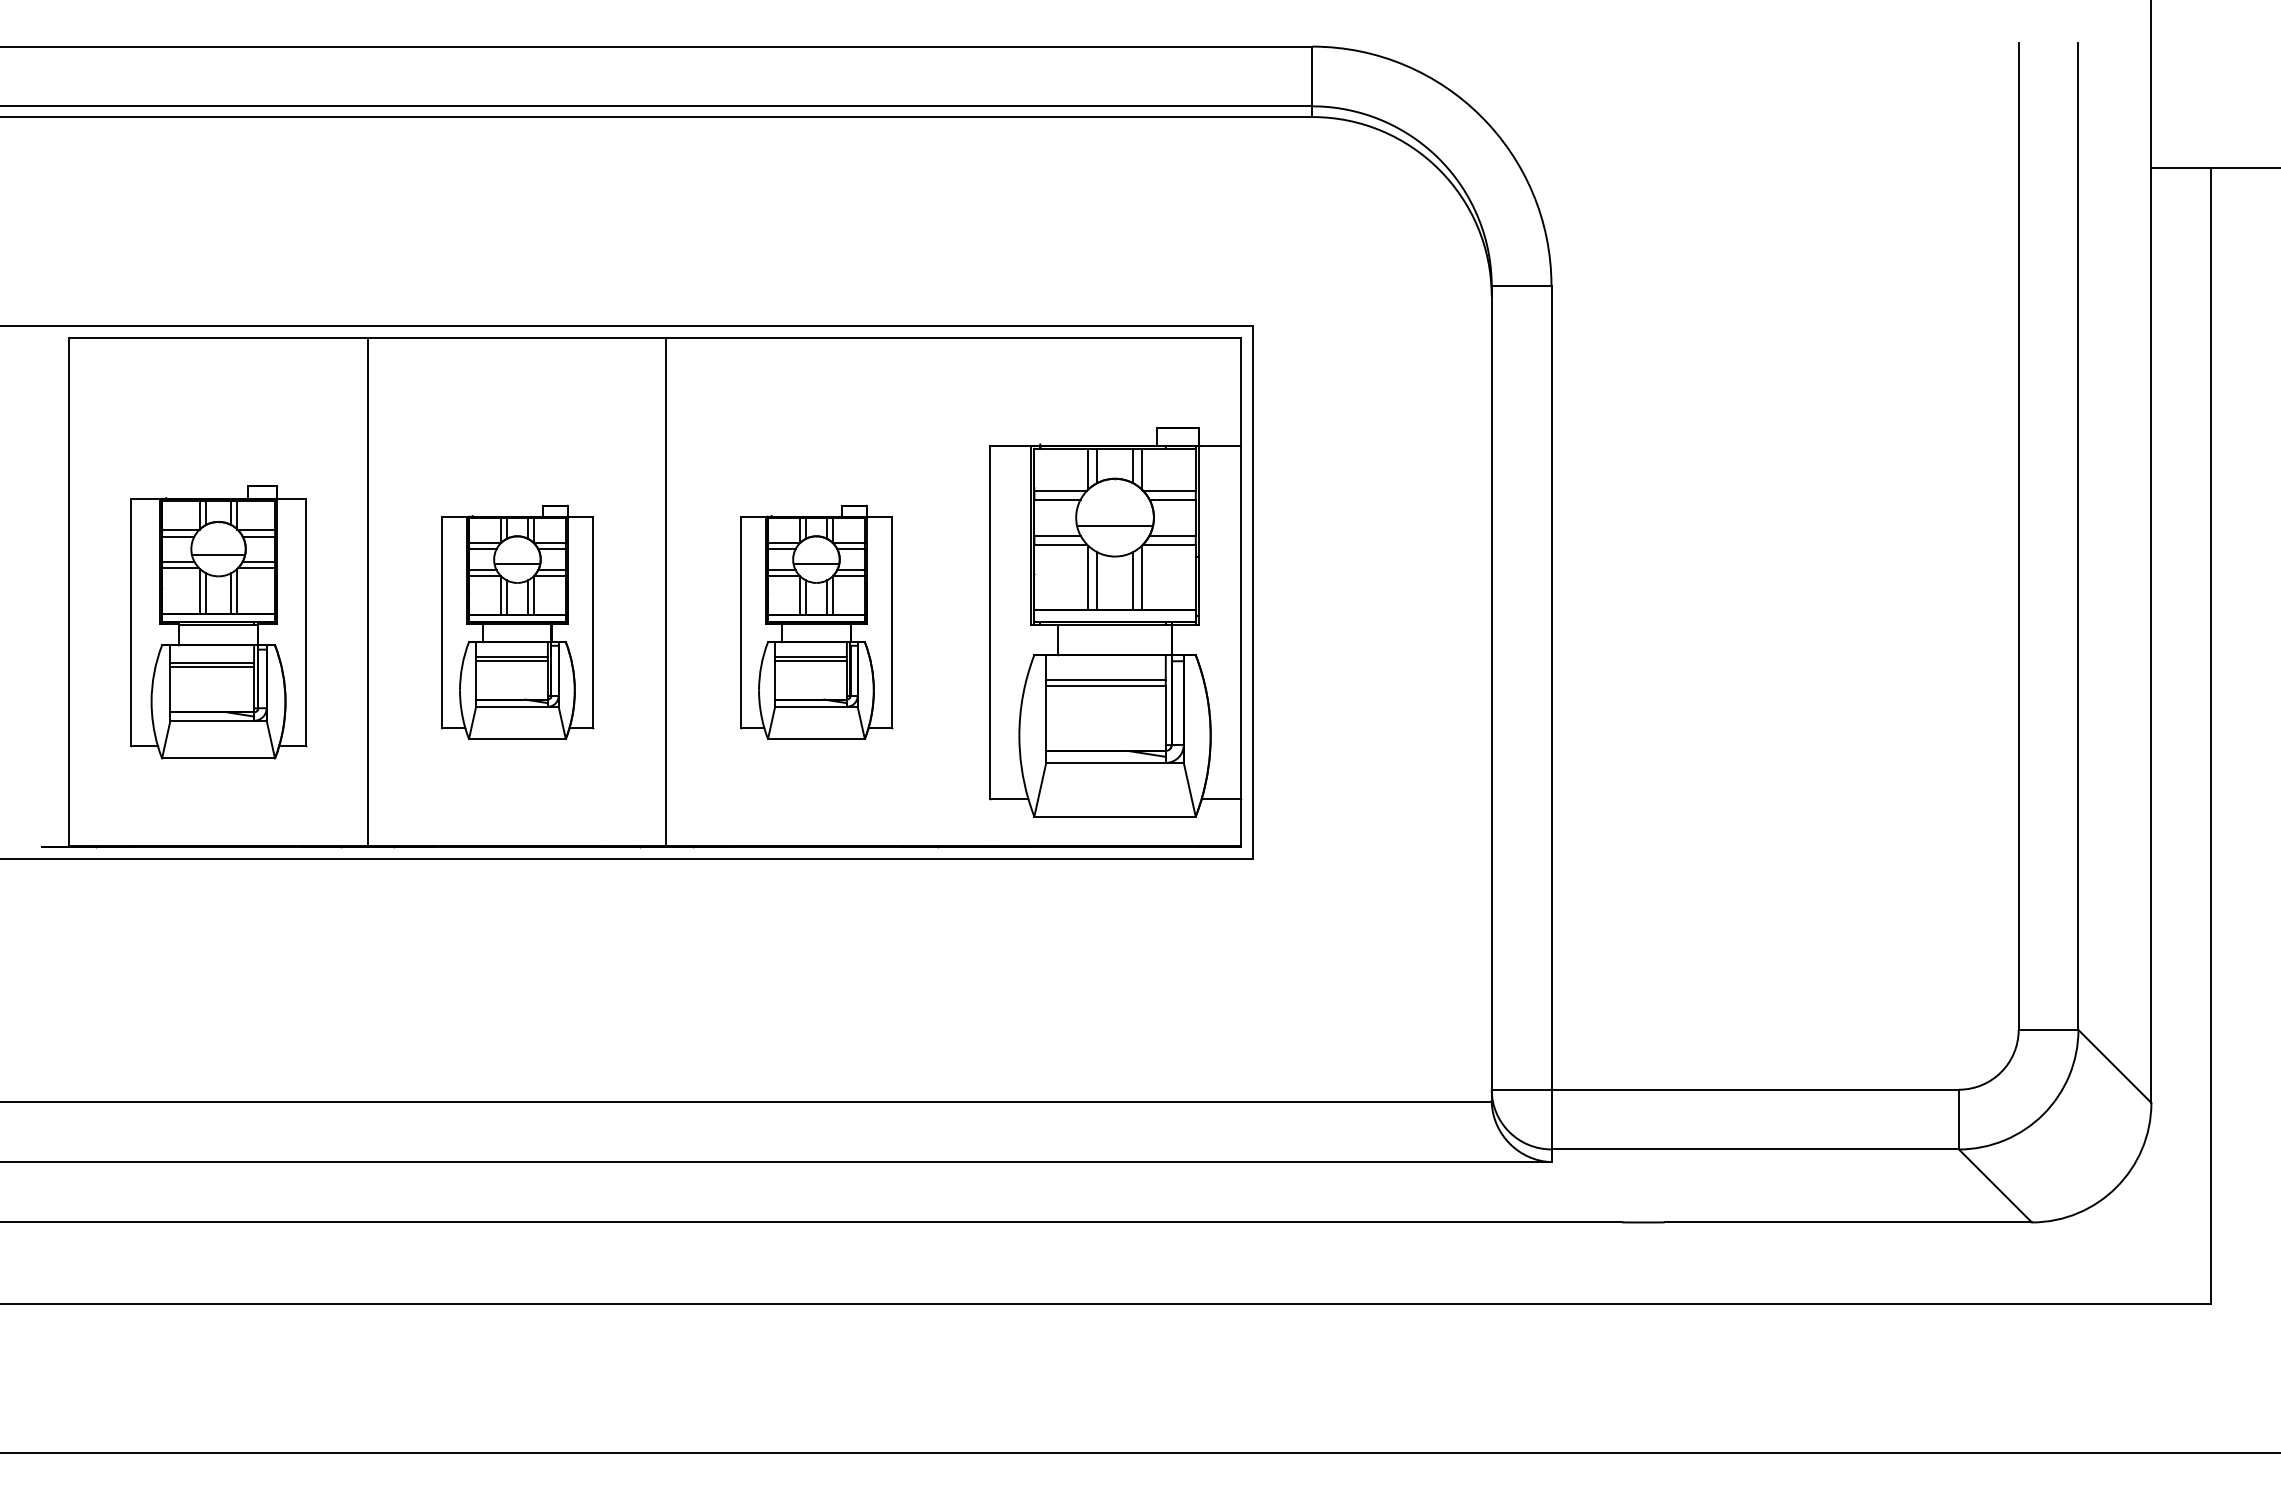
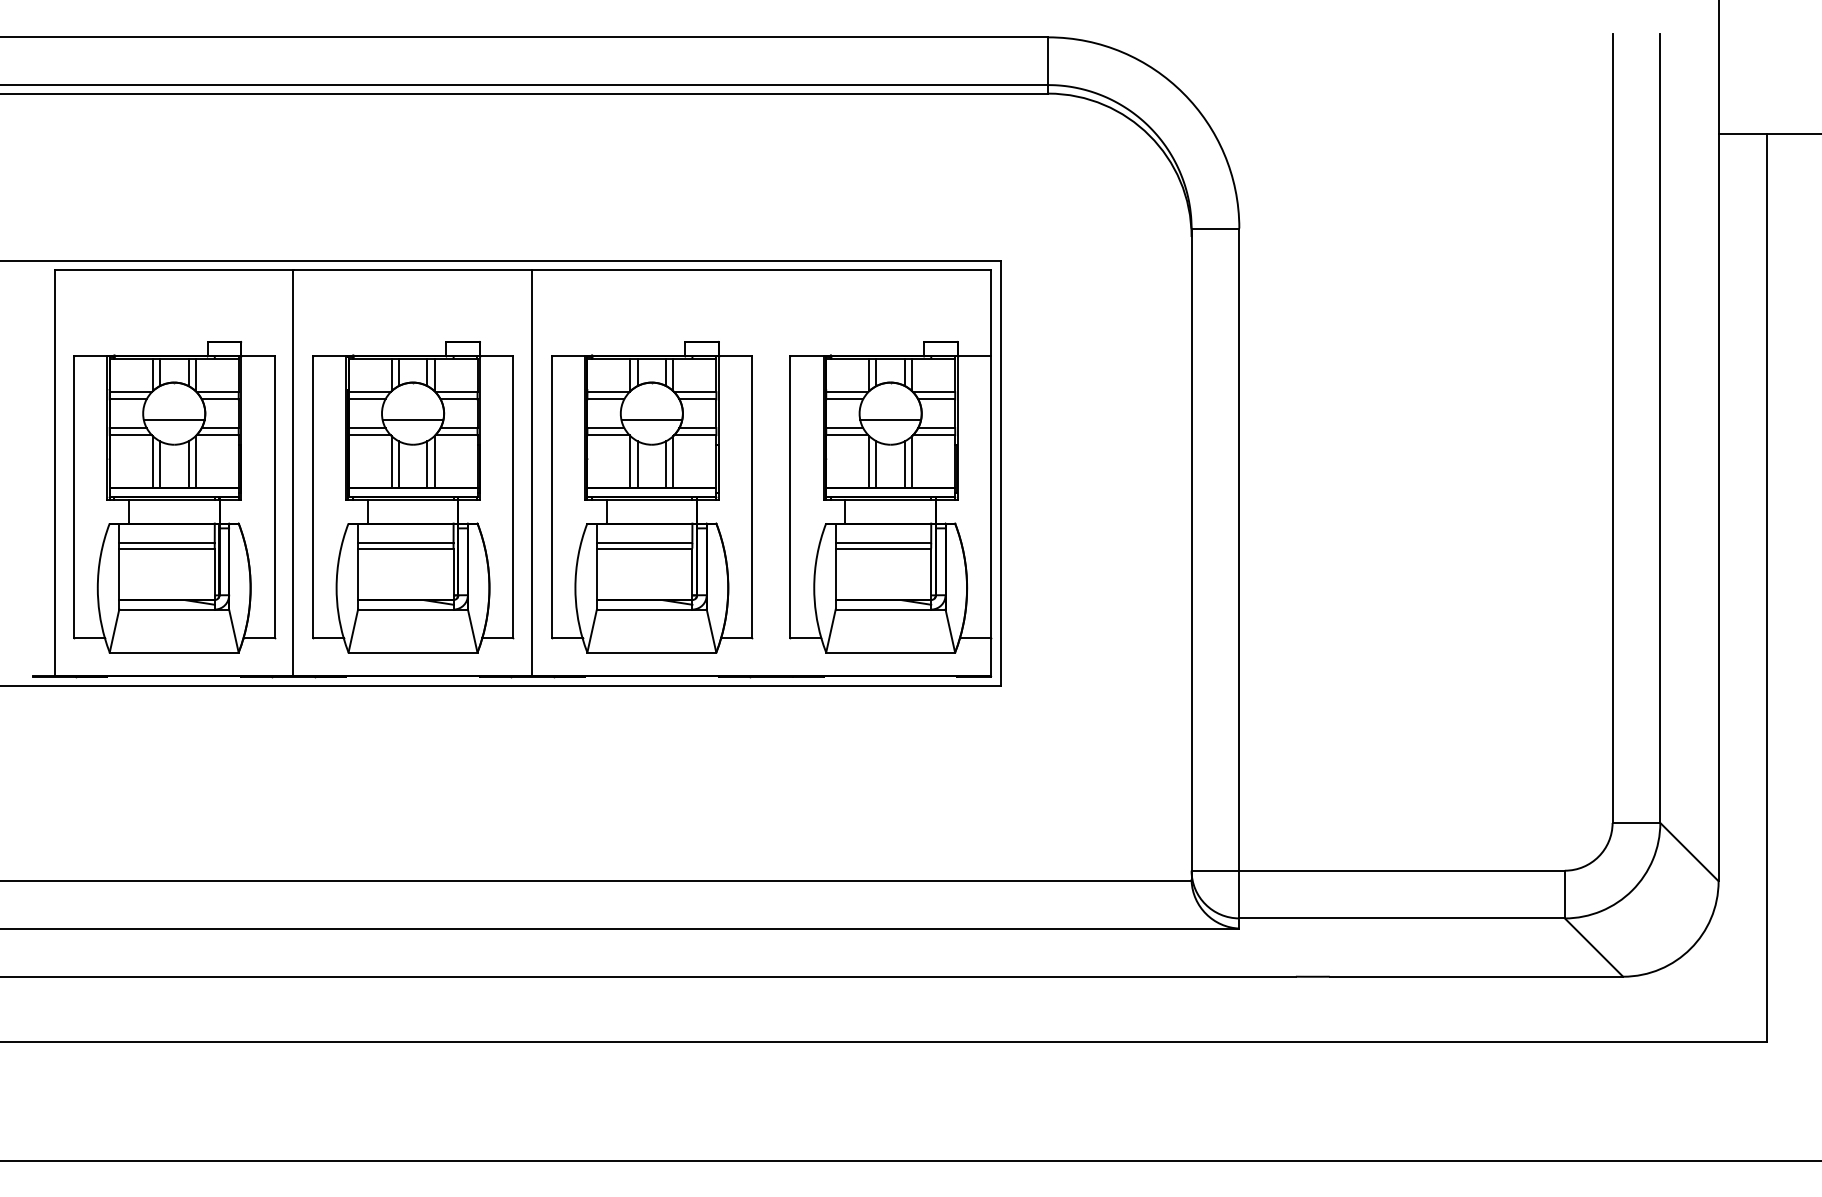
part: (218, 622) -> (174, 497), size x1.43
part: (517, 622) -> (413, 497), size x1.67
part: (816, 622) -> (652, 497), size x1.67

